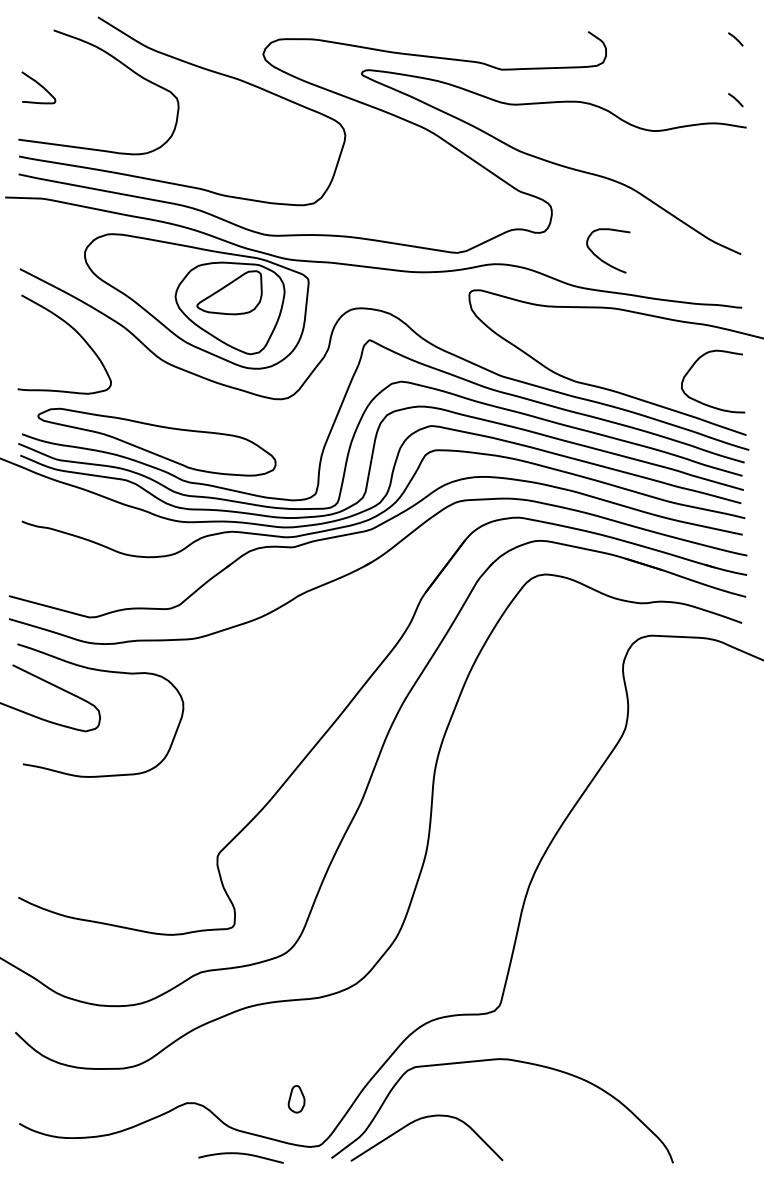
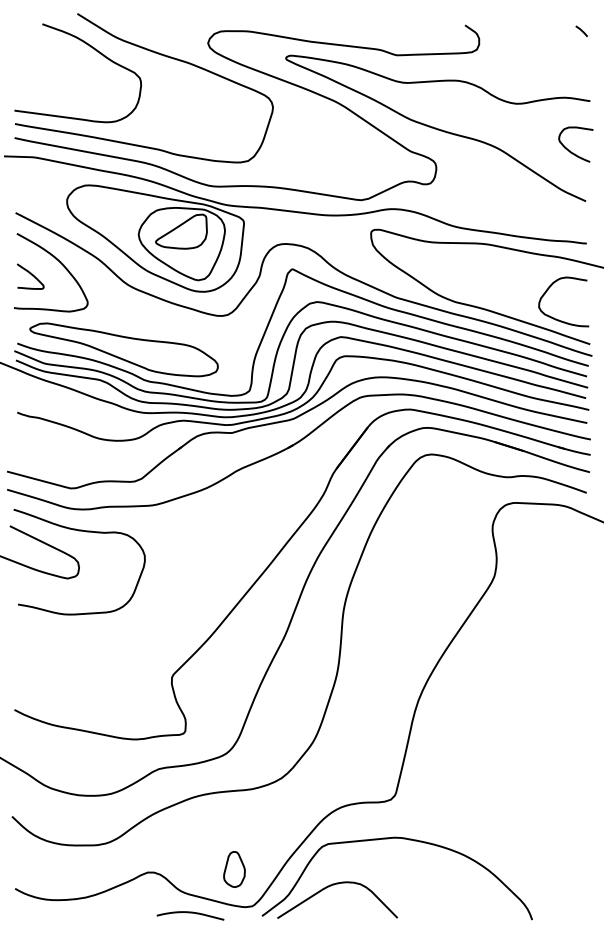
curve: (39, 86) -> (31, 275), moved
line: (735, 99) -> (581, 78), removed
curve: (600, 257) -> (569, 149), moved
part: (296, 1099) -> (234, 869), size x1.67

